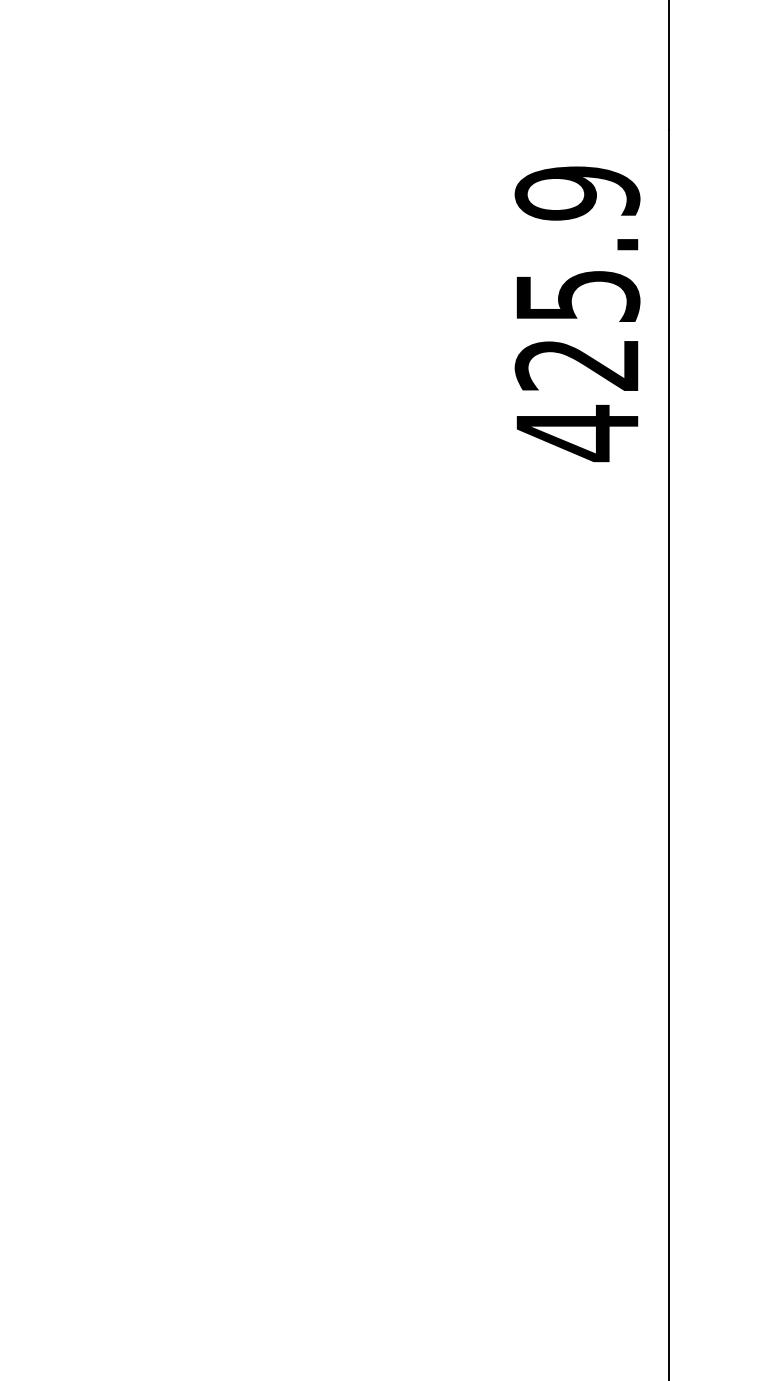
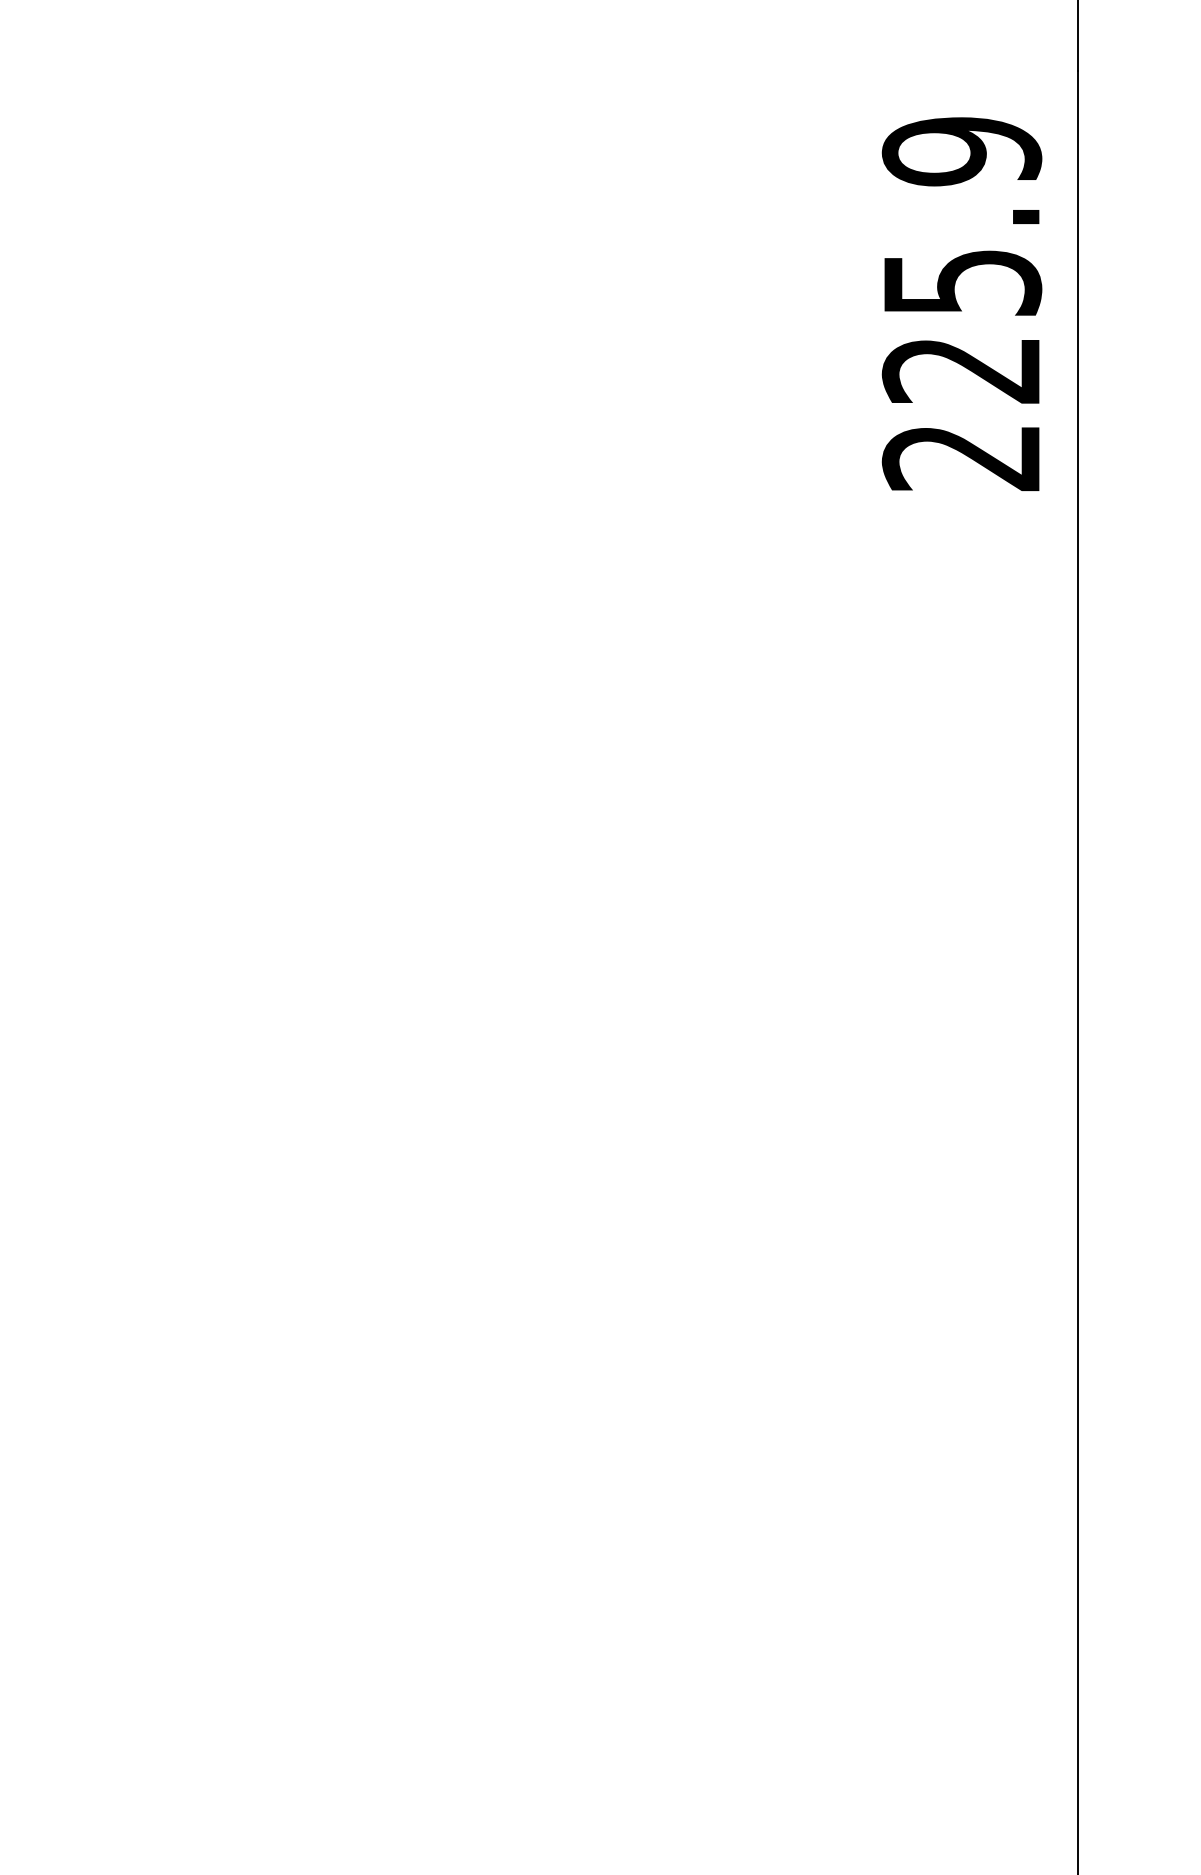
text: (576, 433) -> (960, 457), 425.9 -> 225.9

